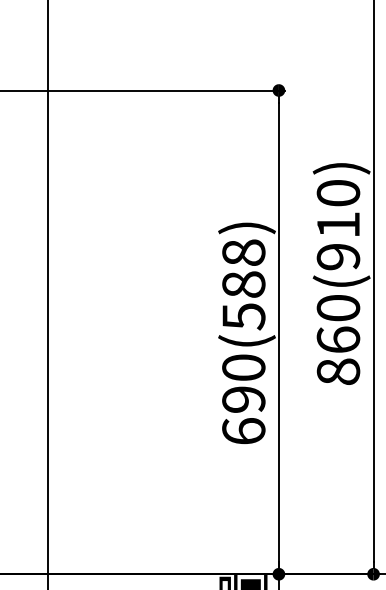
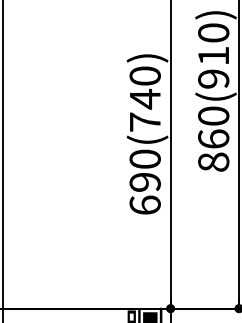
text: (243, 284) -> (144, 99), 690(588) -> 690(740)

